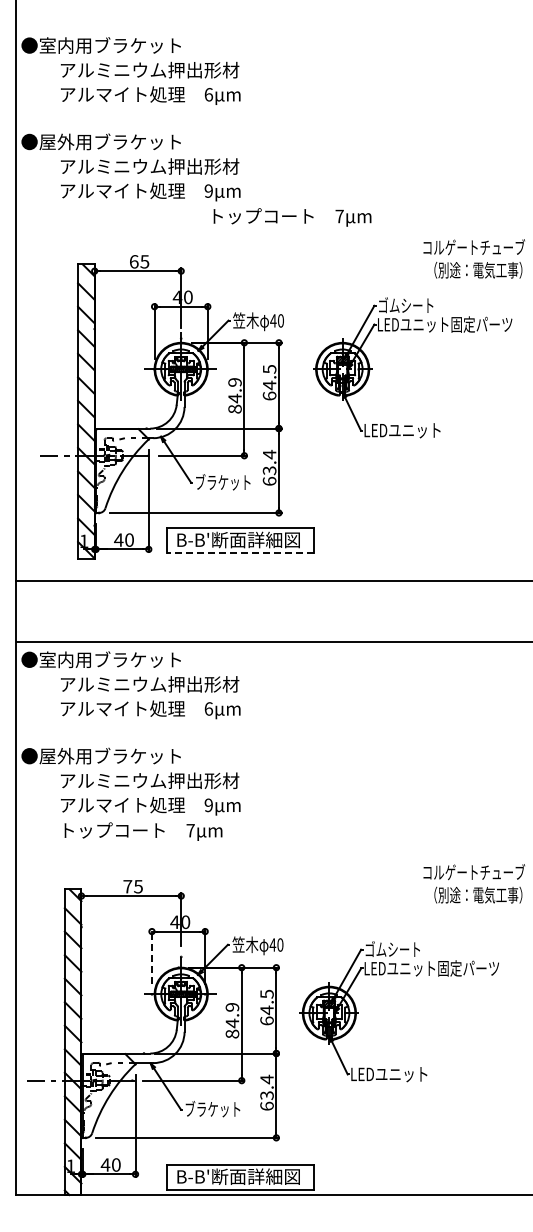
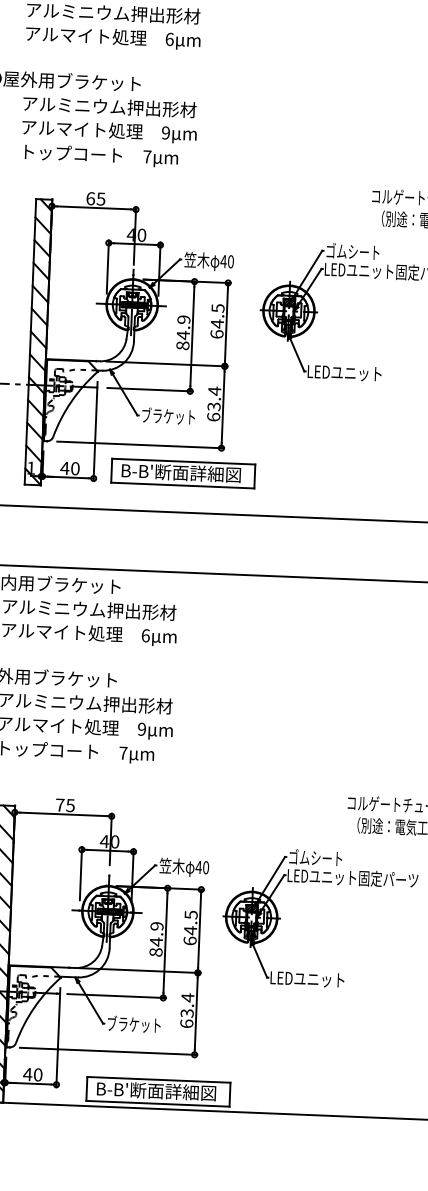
text: (292, 217) -> (101, 156), moved
line: (240, 553) -> (182, 486), dashed -> solid
line: (151, 955) -> (80, 872), dashed -> solid
part: (397, 974) -> (319, 882), moved

